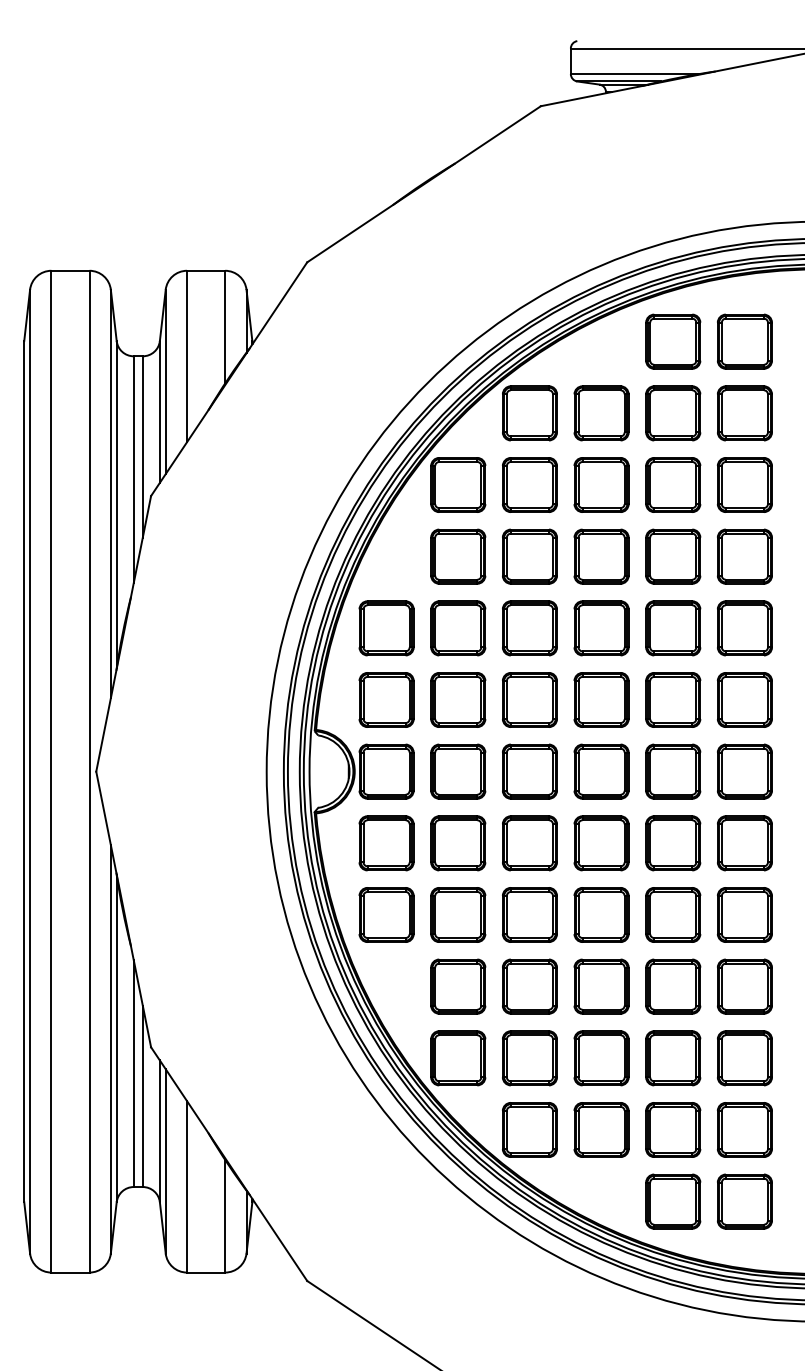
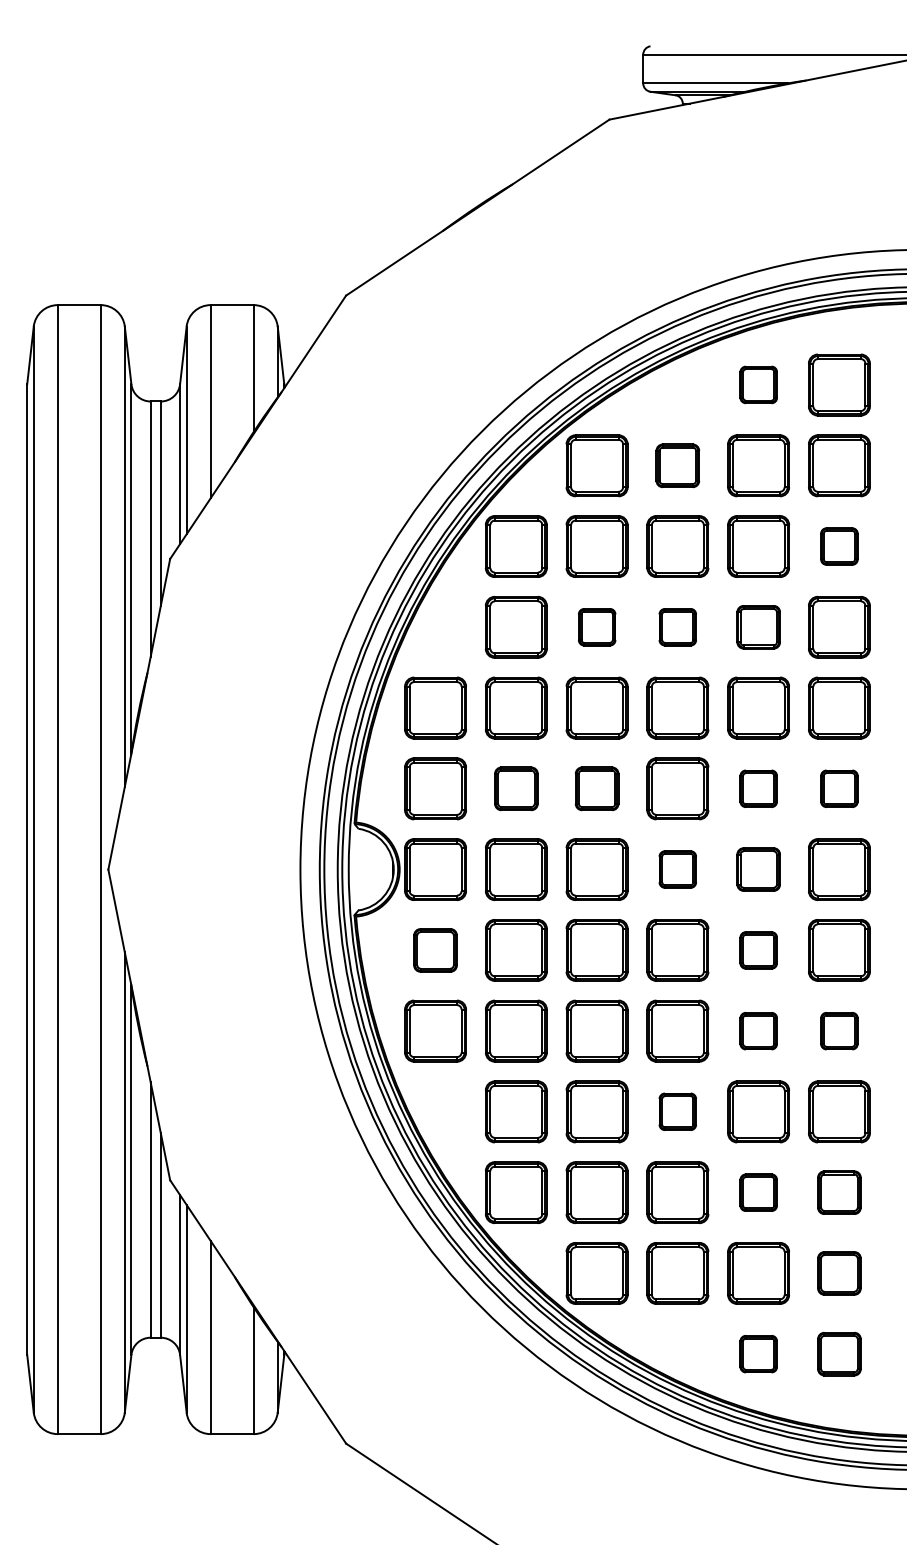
part: (673, 341) -> (758, 384), size x0.6
part: (601, 413) -> (677, 465), size x0.7
part: (744, 484) -> (838, 545), size x0.6
part: (529, 556) -> (596, 627), size x0.6
part: (601, 556) -> (677, 627), size x0.6
part: (673, 556) -> (758, 627), size x0.7
part: (458, 699) -> (516, 788), size x0.7
part: (529, 699) -> (596, 788), size x0.7
part: (673, 699) -> (758, 788), size x0.6
part: (744, 699) -> (838, 788), size x0.6
part: (601, 771) -> (677, 869), size x0.6
part: (673, 771) -> (758, 869), size x0.7
part: (386, 843) -> (435, 950), size x0.7
part: (673, 843) -> (758, 950), size x0.6
part: (673, 914) -> (758, 1030), size x0.6
part: (744, 914) -> (838, 1030), size x0.6
part: (601, 986) -> (677, 1111), size x0.6
part: (673, 1058) -> (758, 1192), size x0.6
part: (744, 1058) -> (838, 1192), size x0.7
part: (744, 1129) -> (838, 1272), size x0.7
part: (673, 1201) -> (758, 1354), size x0.6
part: (744, 1201) -> (838, 1354), size x0.7

